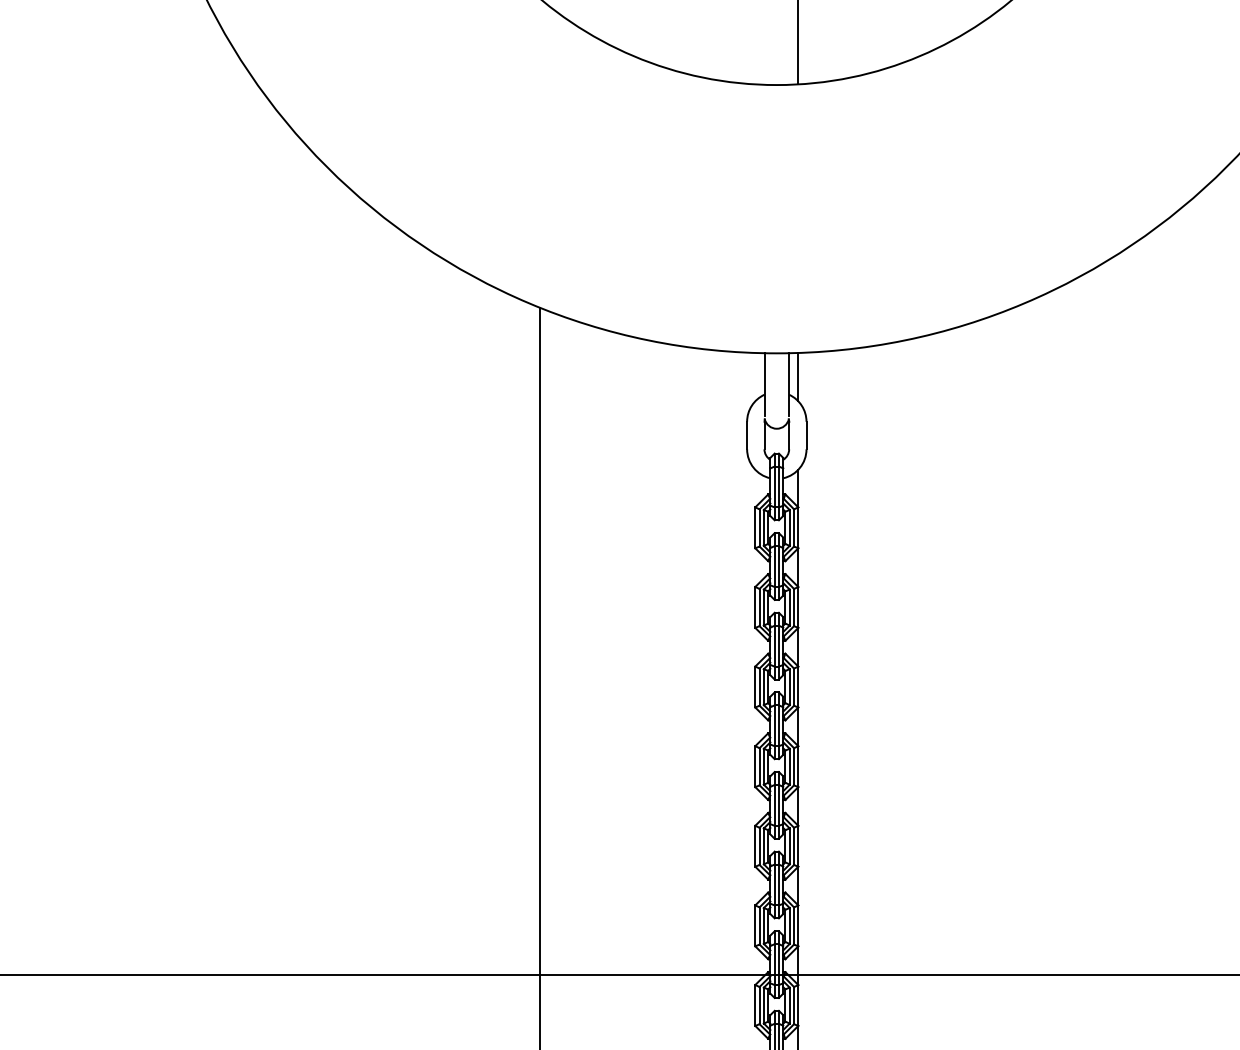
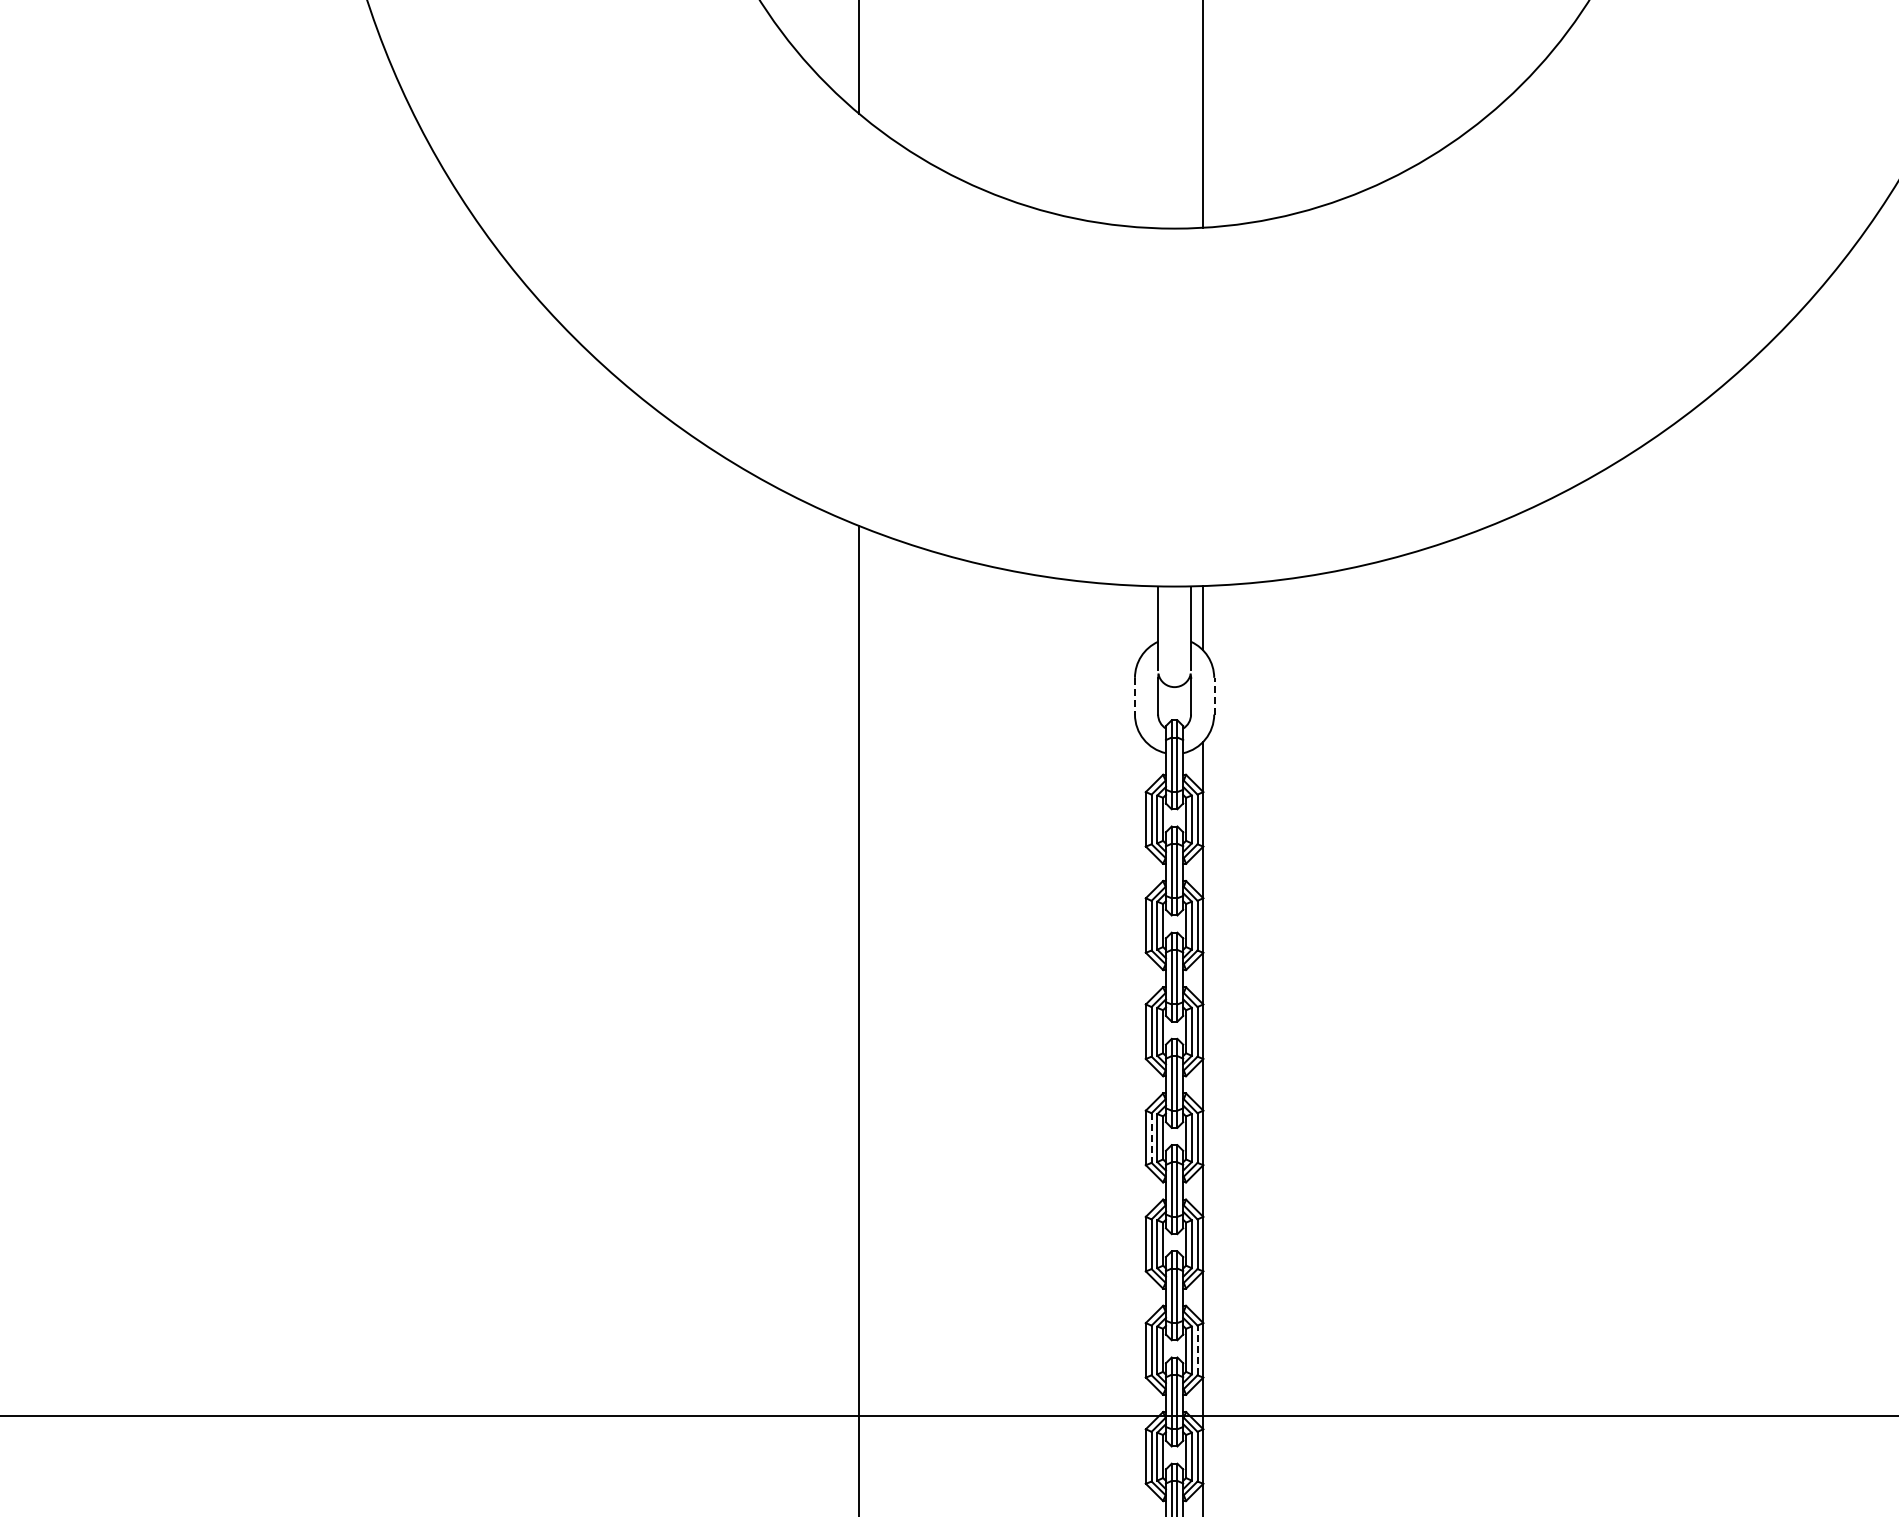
line: (746, 435) -> (1134, 696), solid -> dashed
line: (806, 435) -> (1214, 695), solid -> dashed
line: (759, 767) -> (1151, 1138), solid -> dashed
line: (793, 926) -> (1197, 1350), solid -> dashed

